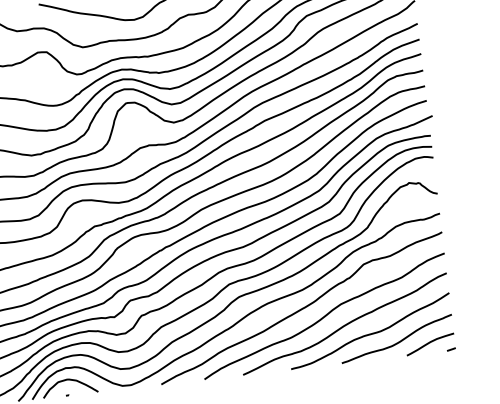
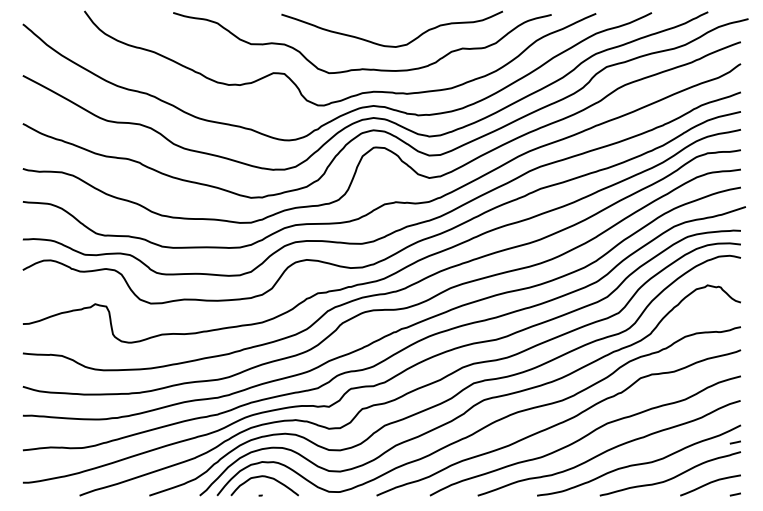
line: (445, 307) -> (734, 442), added

